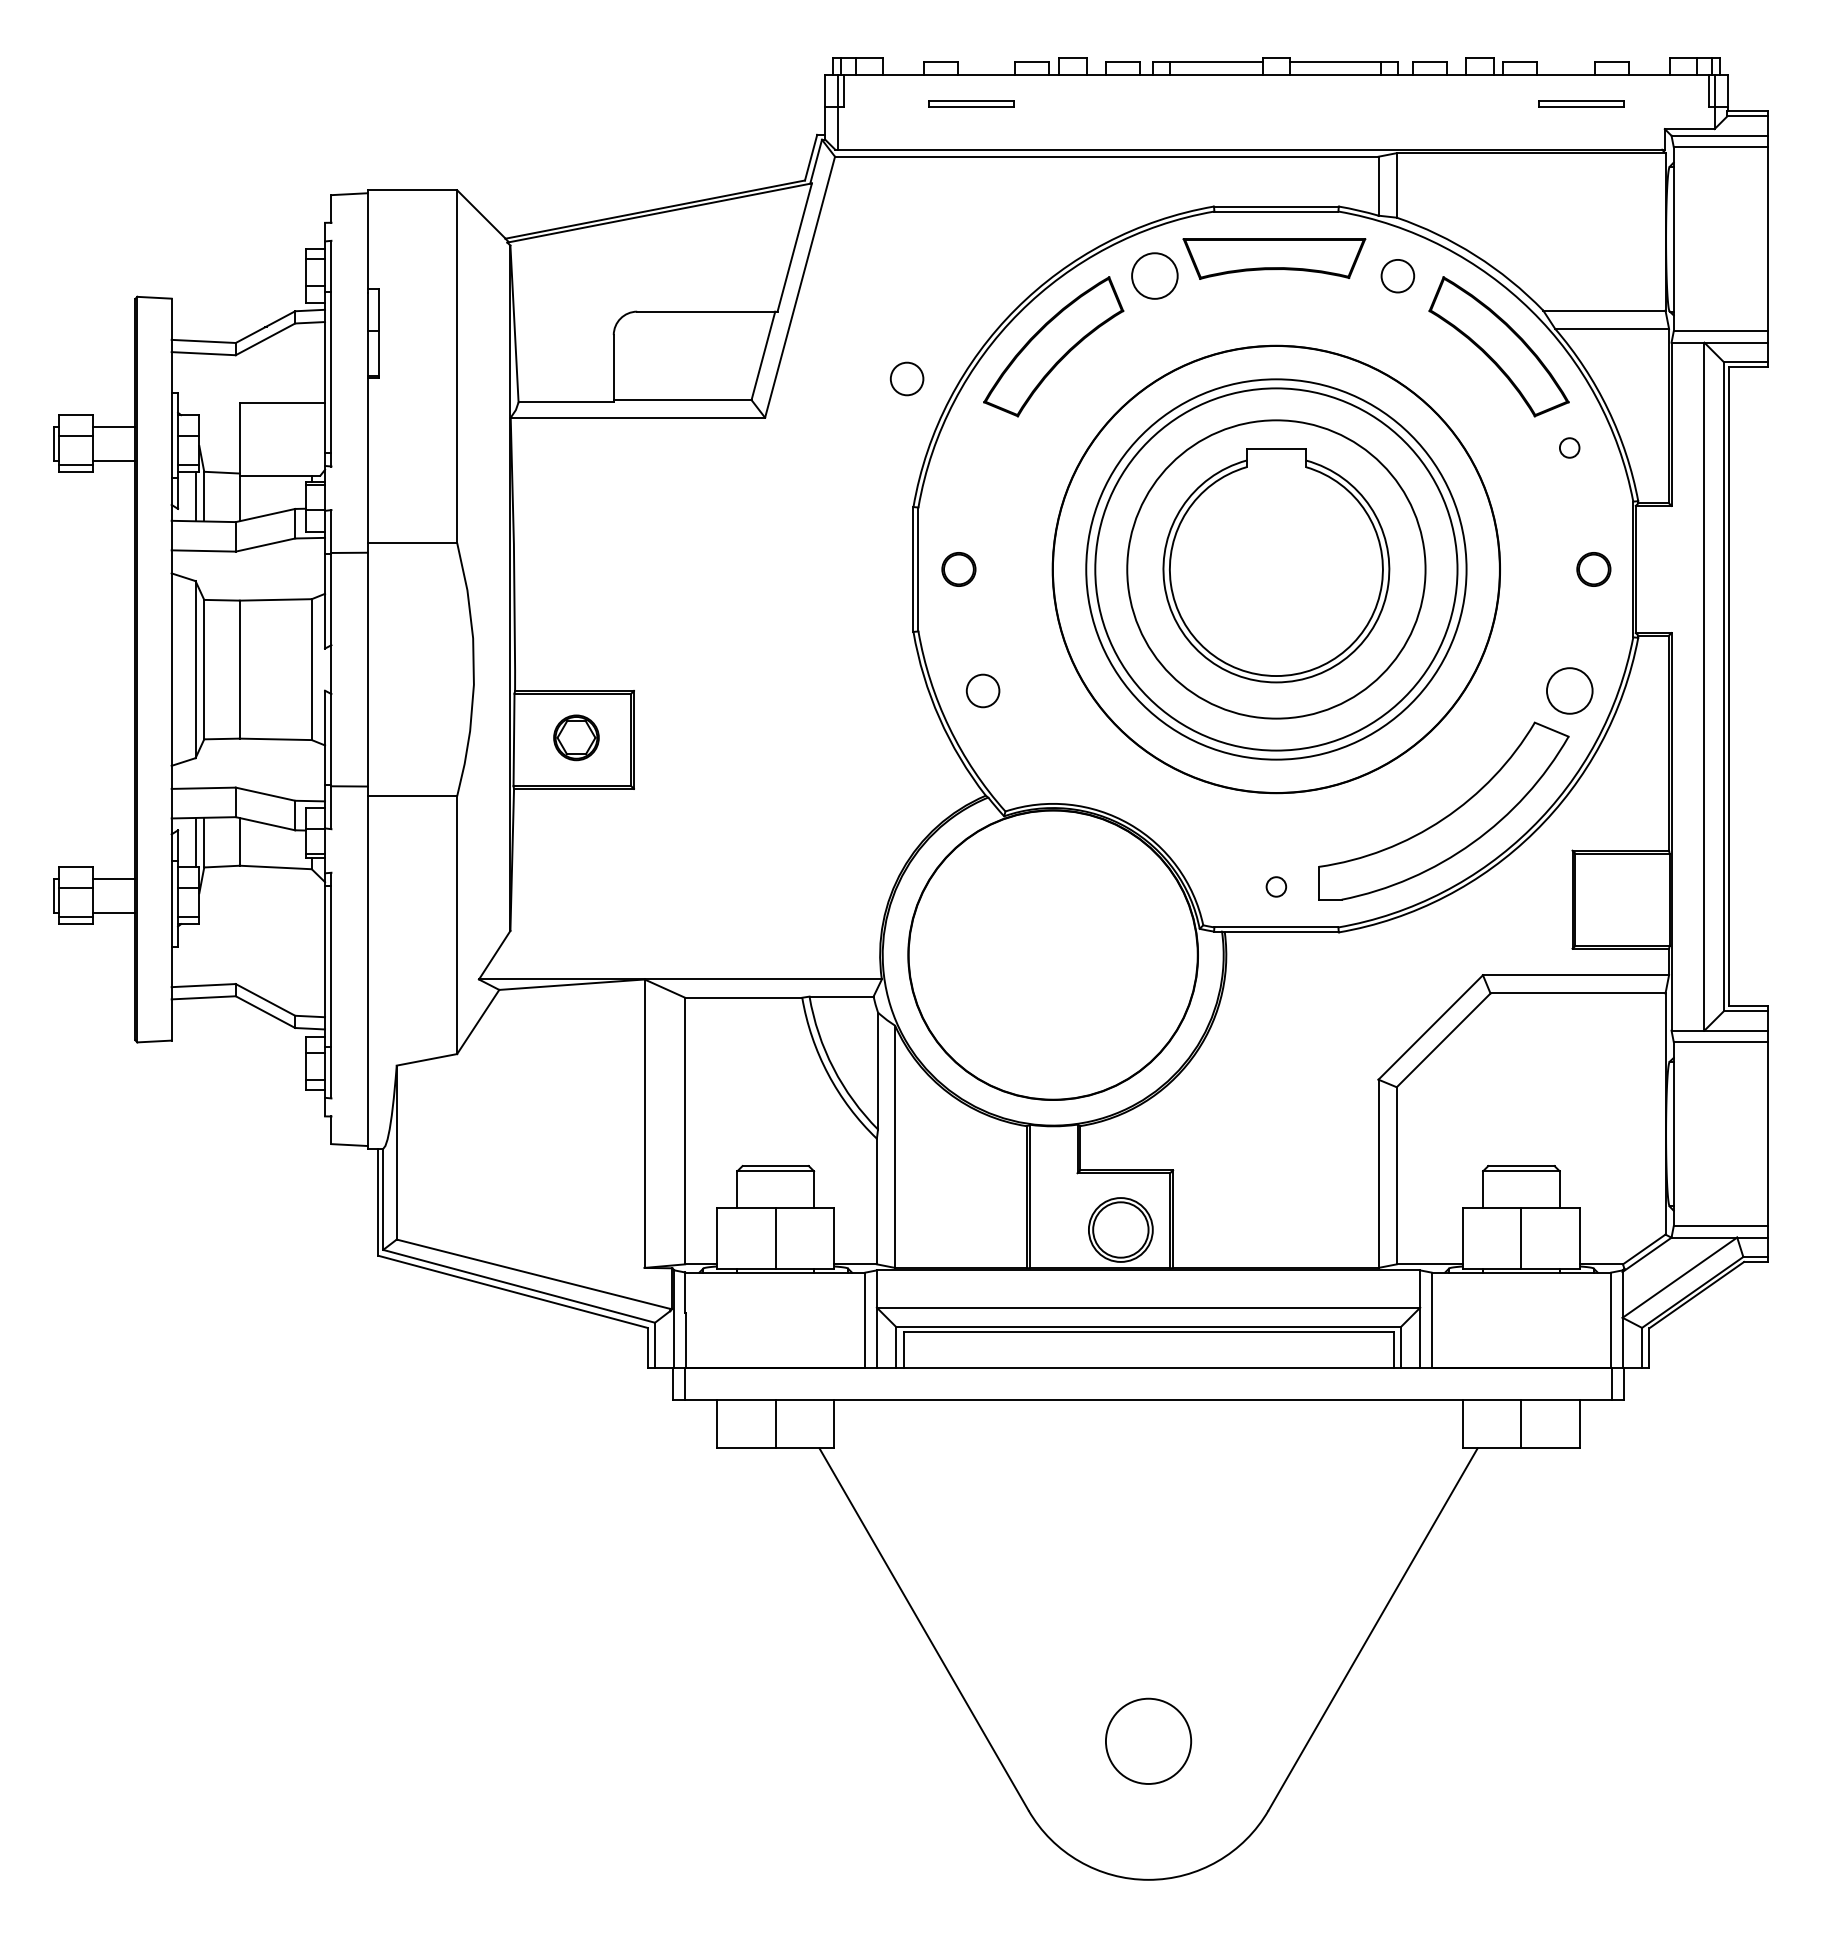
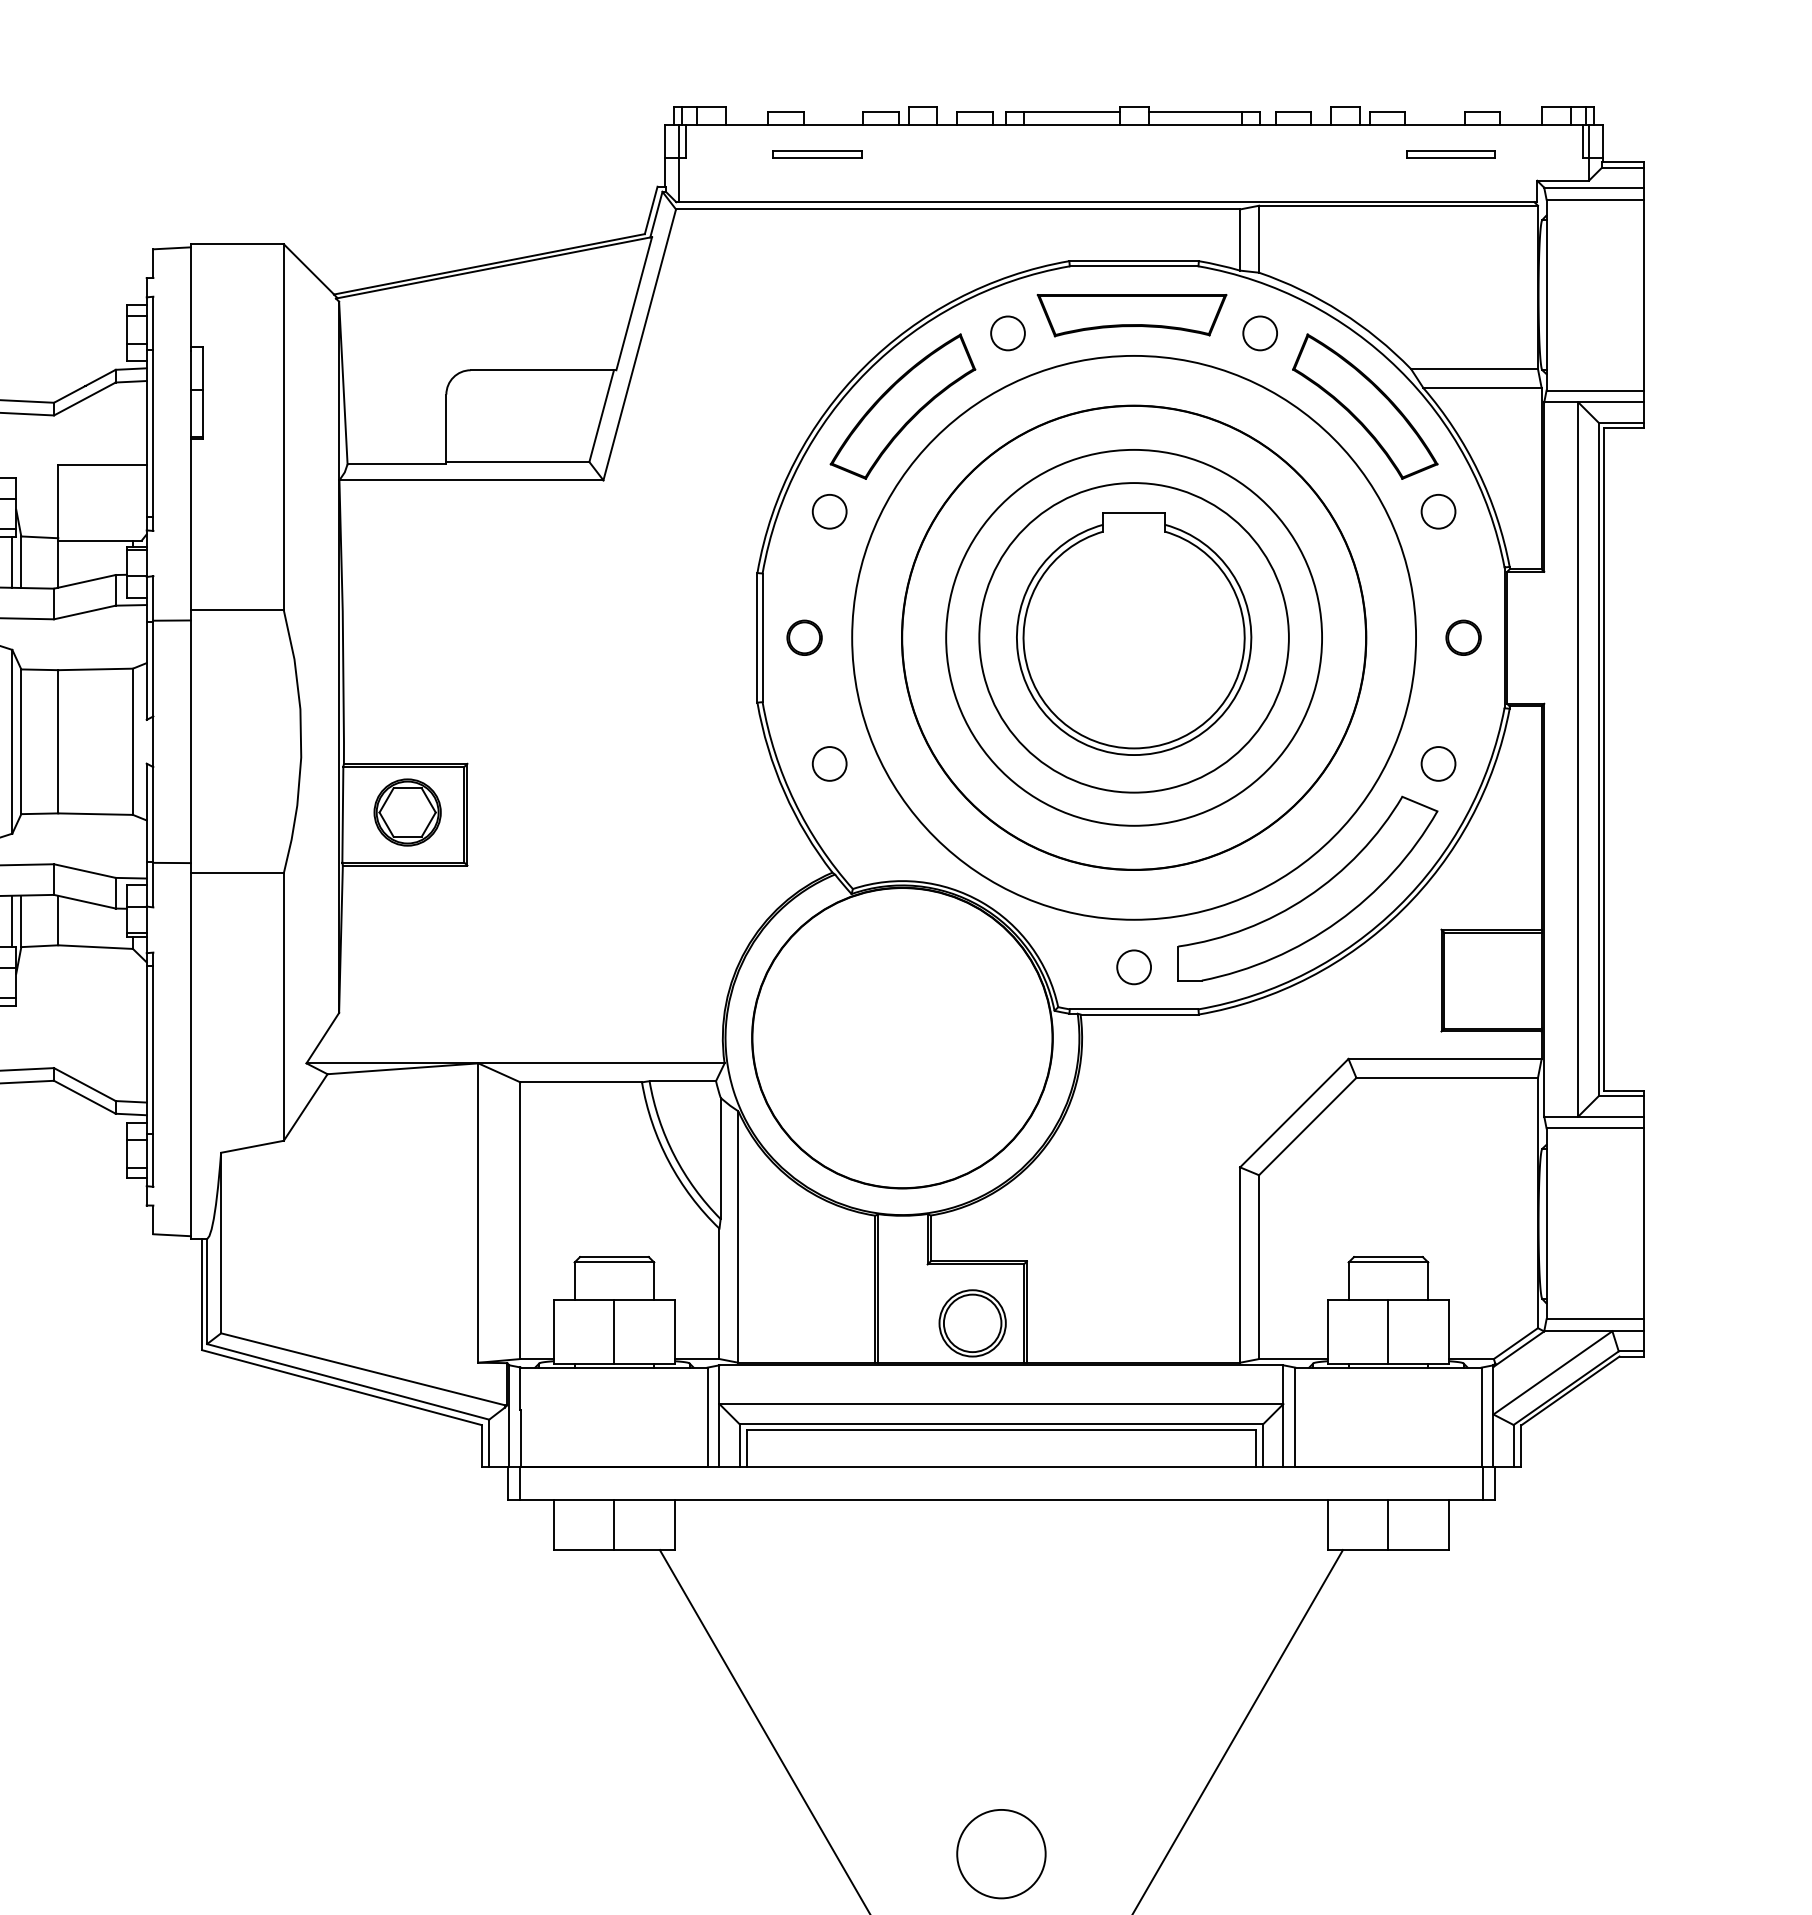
circle: (1154, 276) -> (1007, 333), size x0.71
circle: (906, 378) -> (829, 511), moved
circle: (1569, 447) -> (1438, 511), size x1.67
circle: (1276, 569) -> (1134, 637), size x1.43
circle: (1569, 690) -> (1438, 763), size x0.71
part: (576, 737) -> (407, 812), size x1.43
circle: (1276, 886) -> (1134, 966), size x1.67

